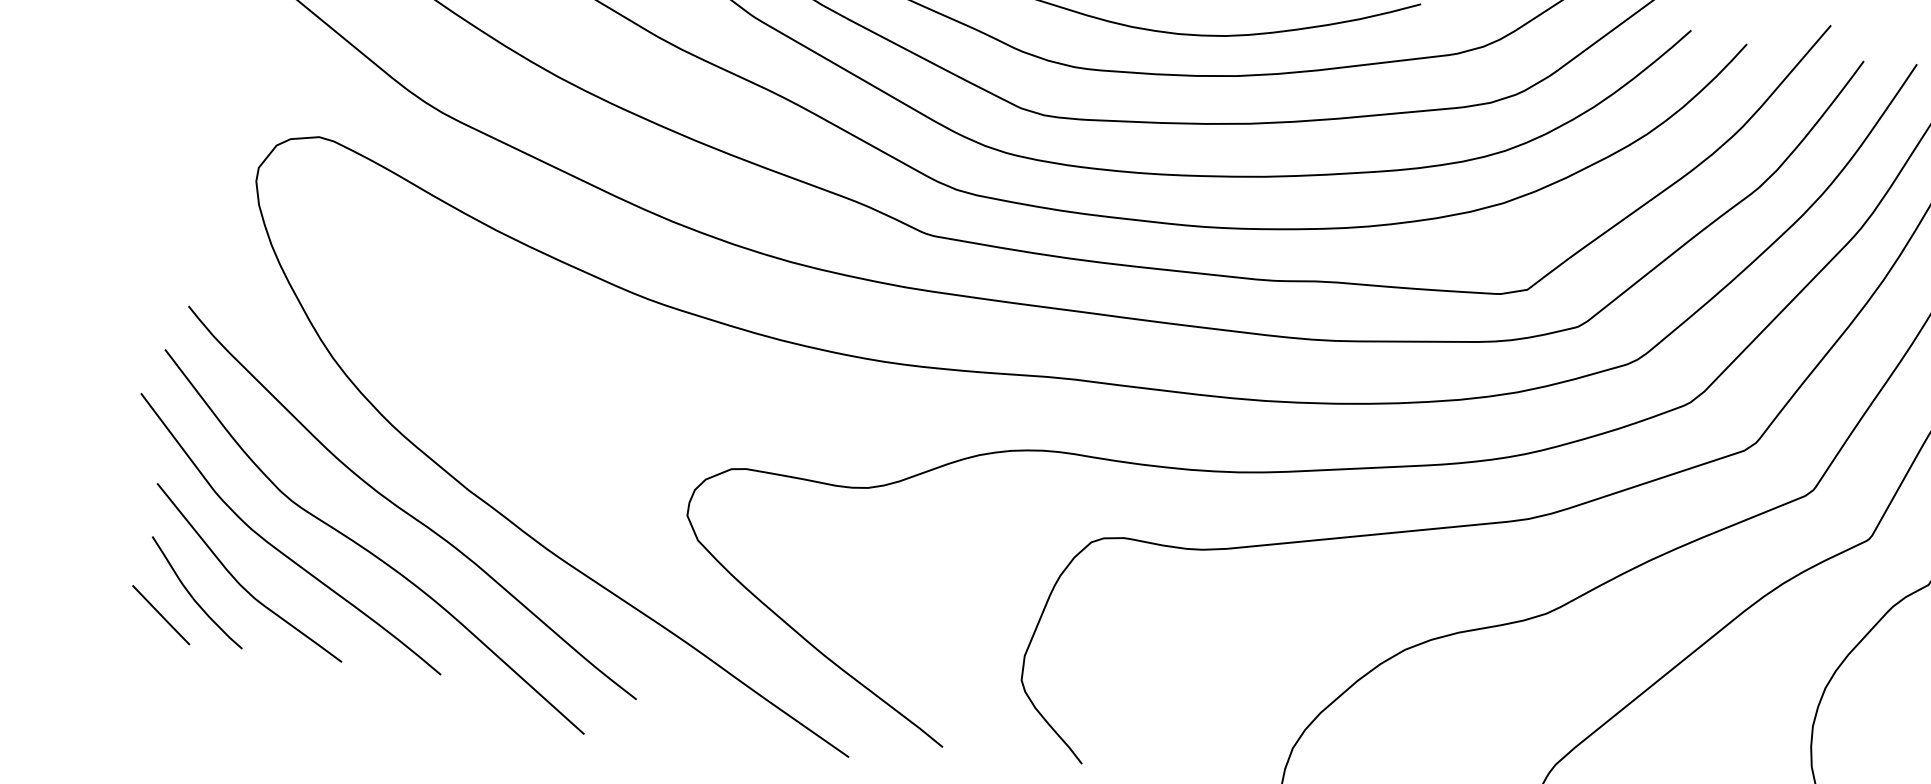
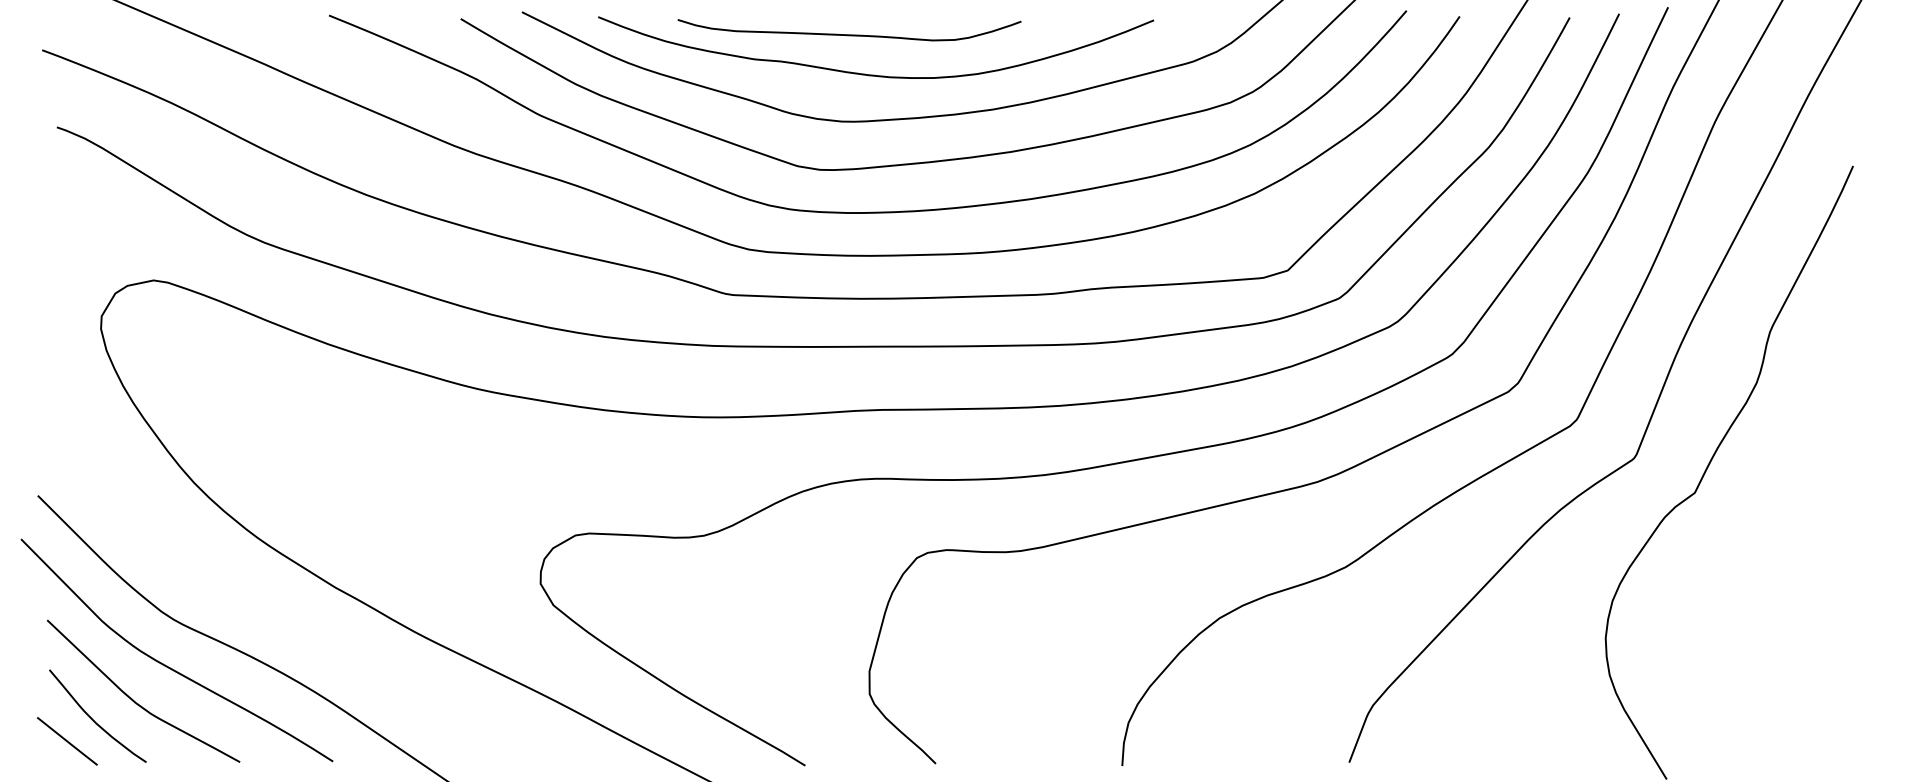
curve: (405, 510) -> (279, 614), removed

